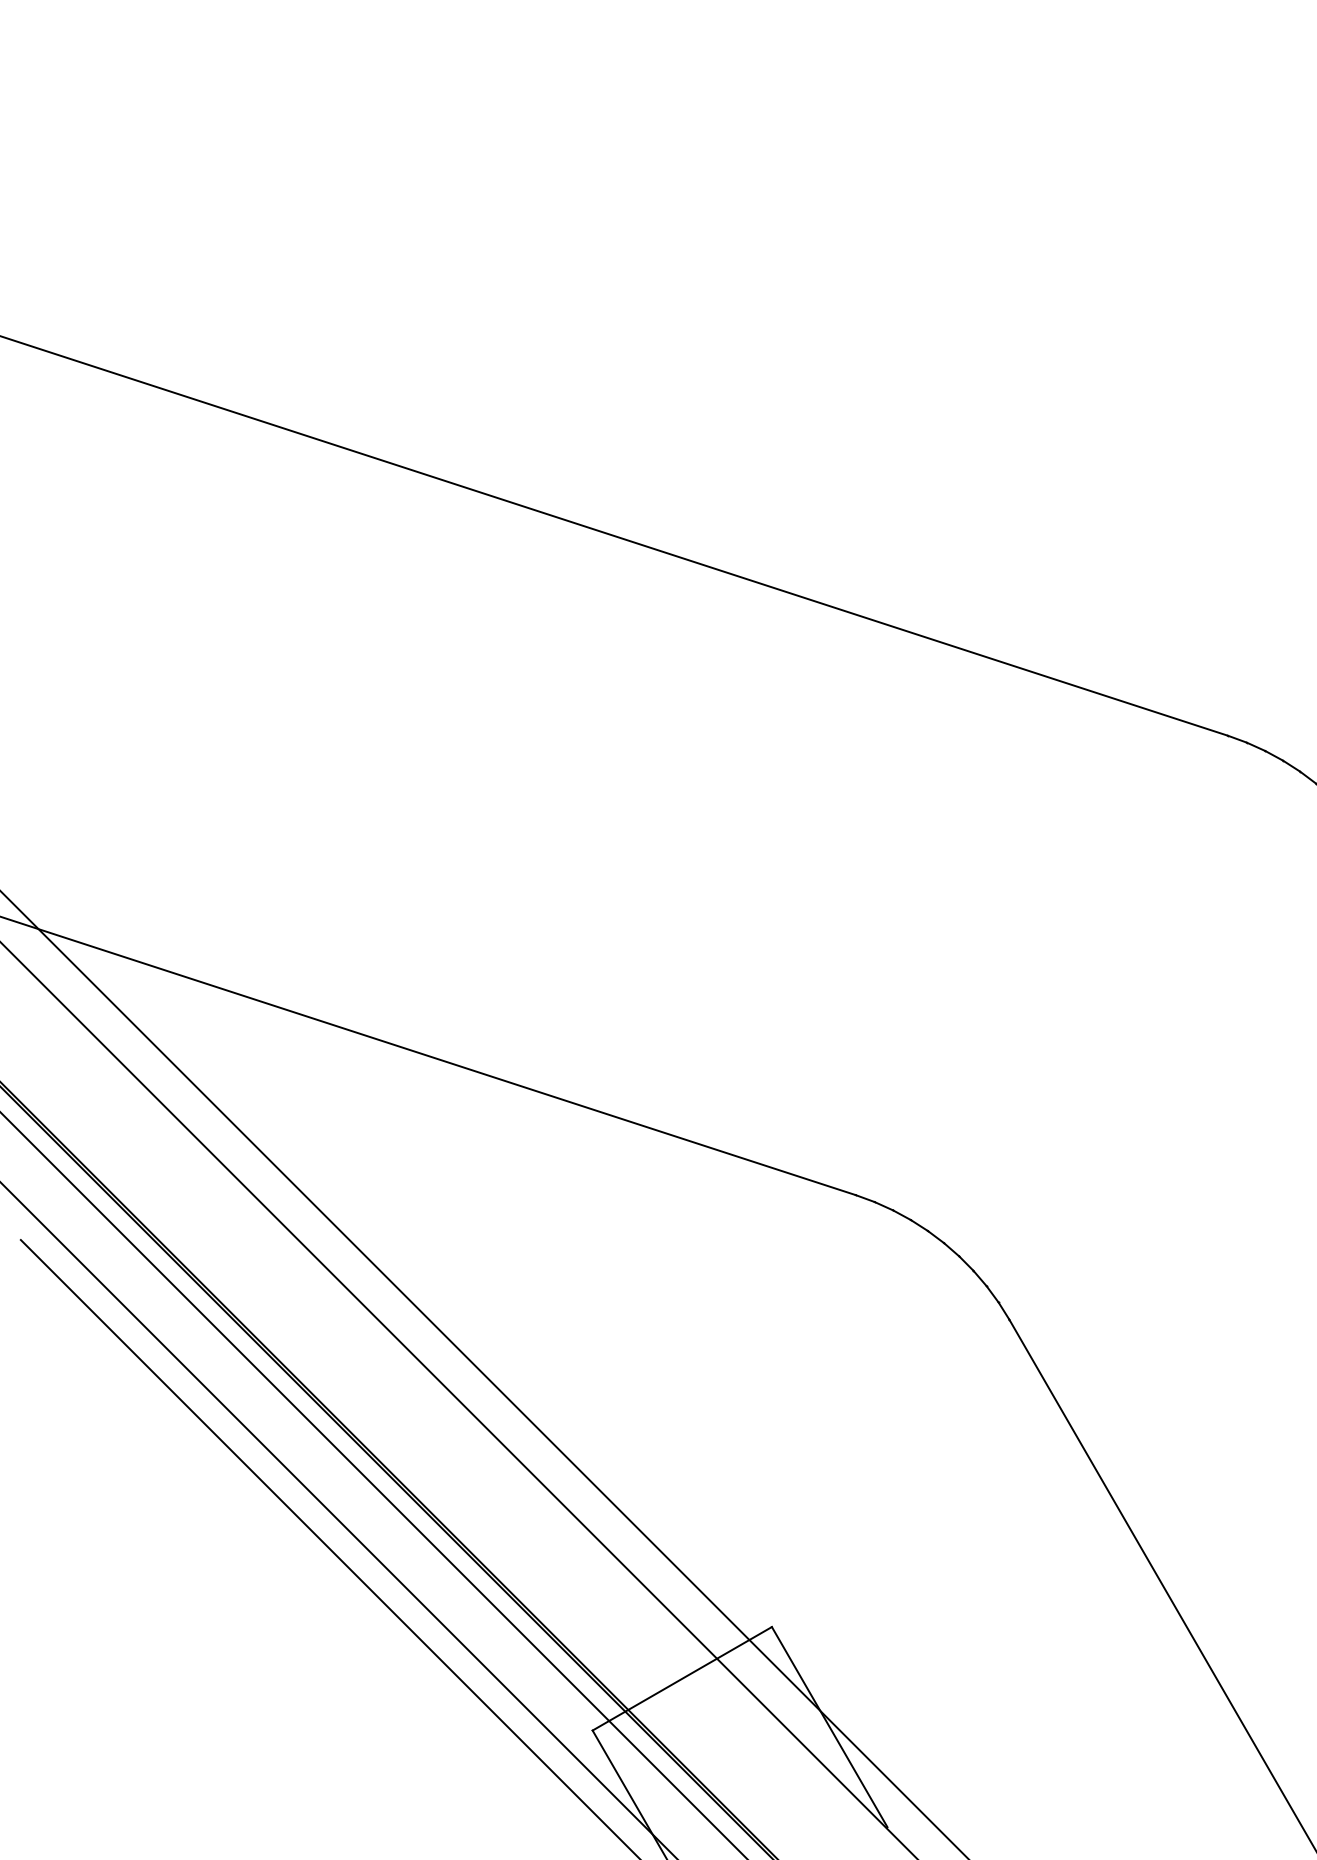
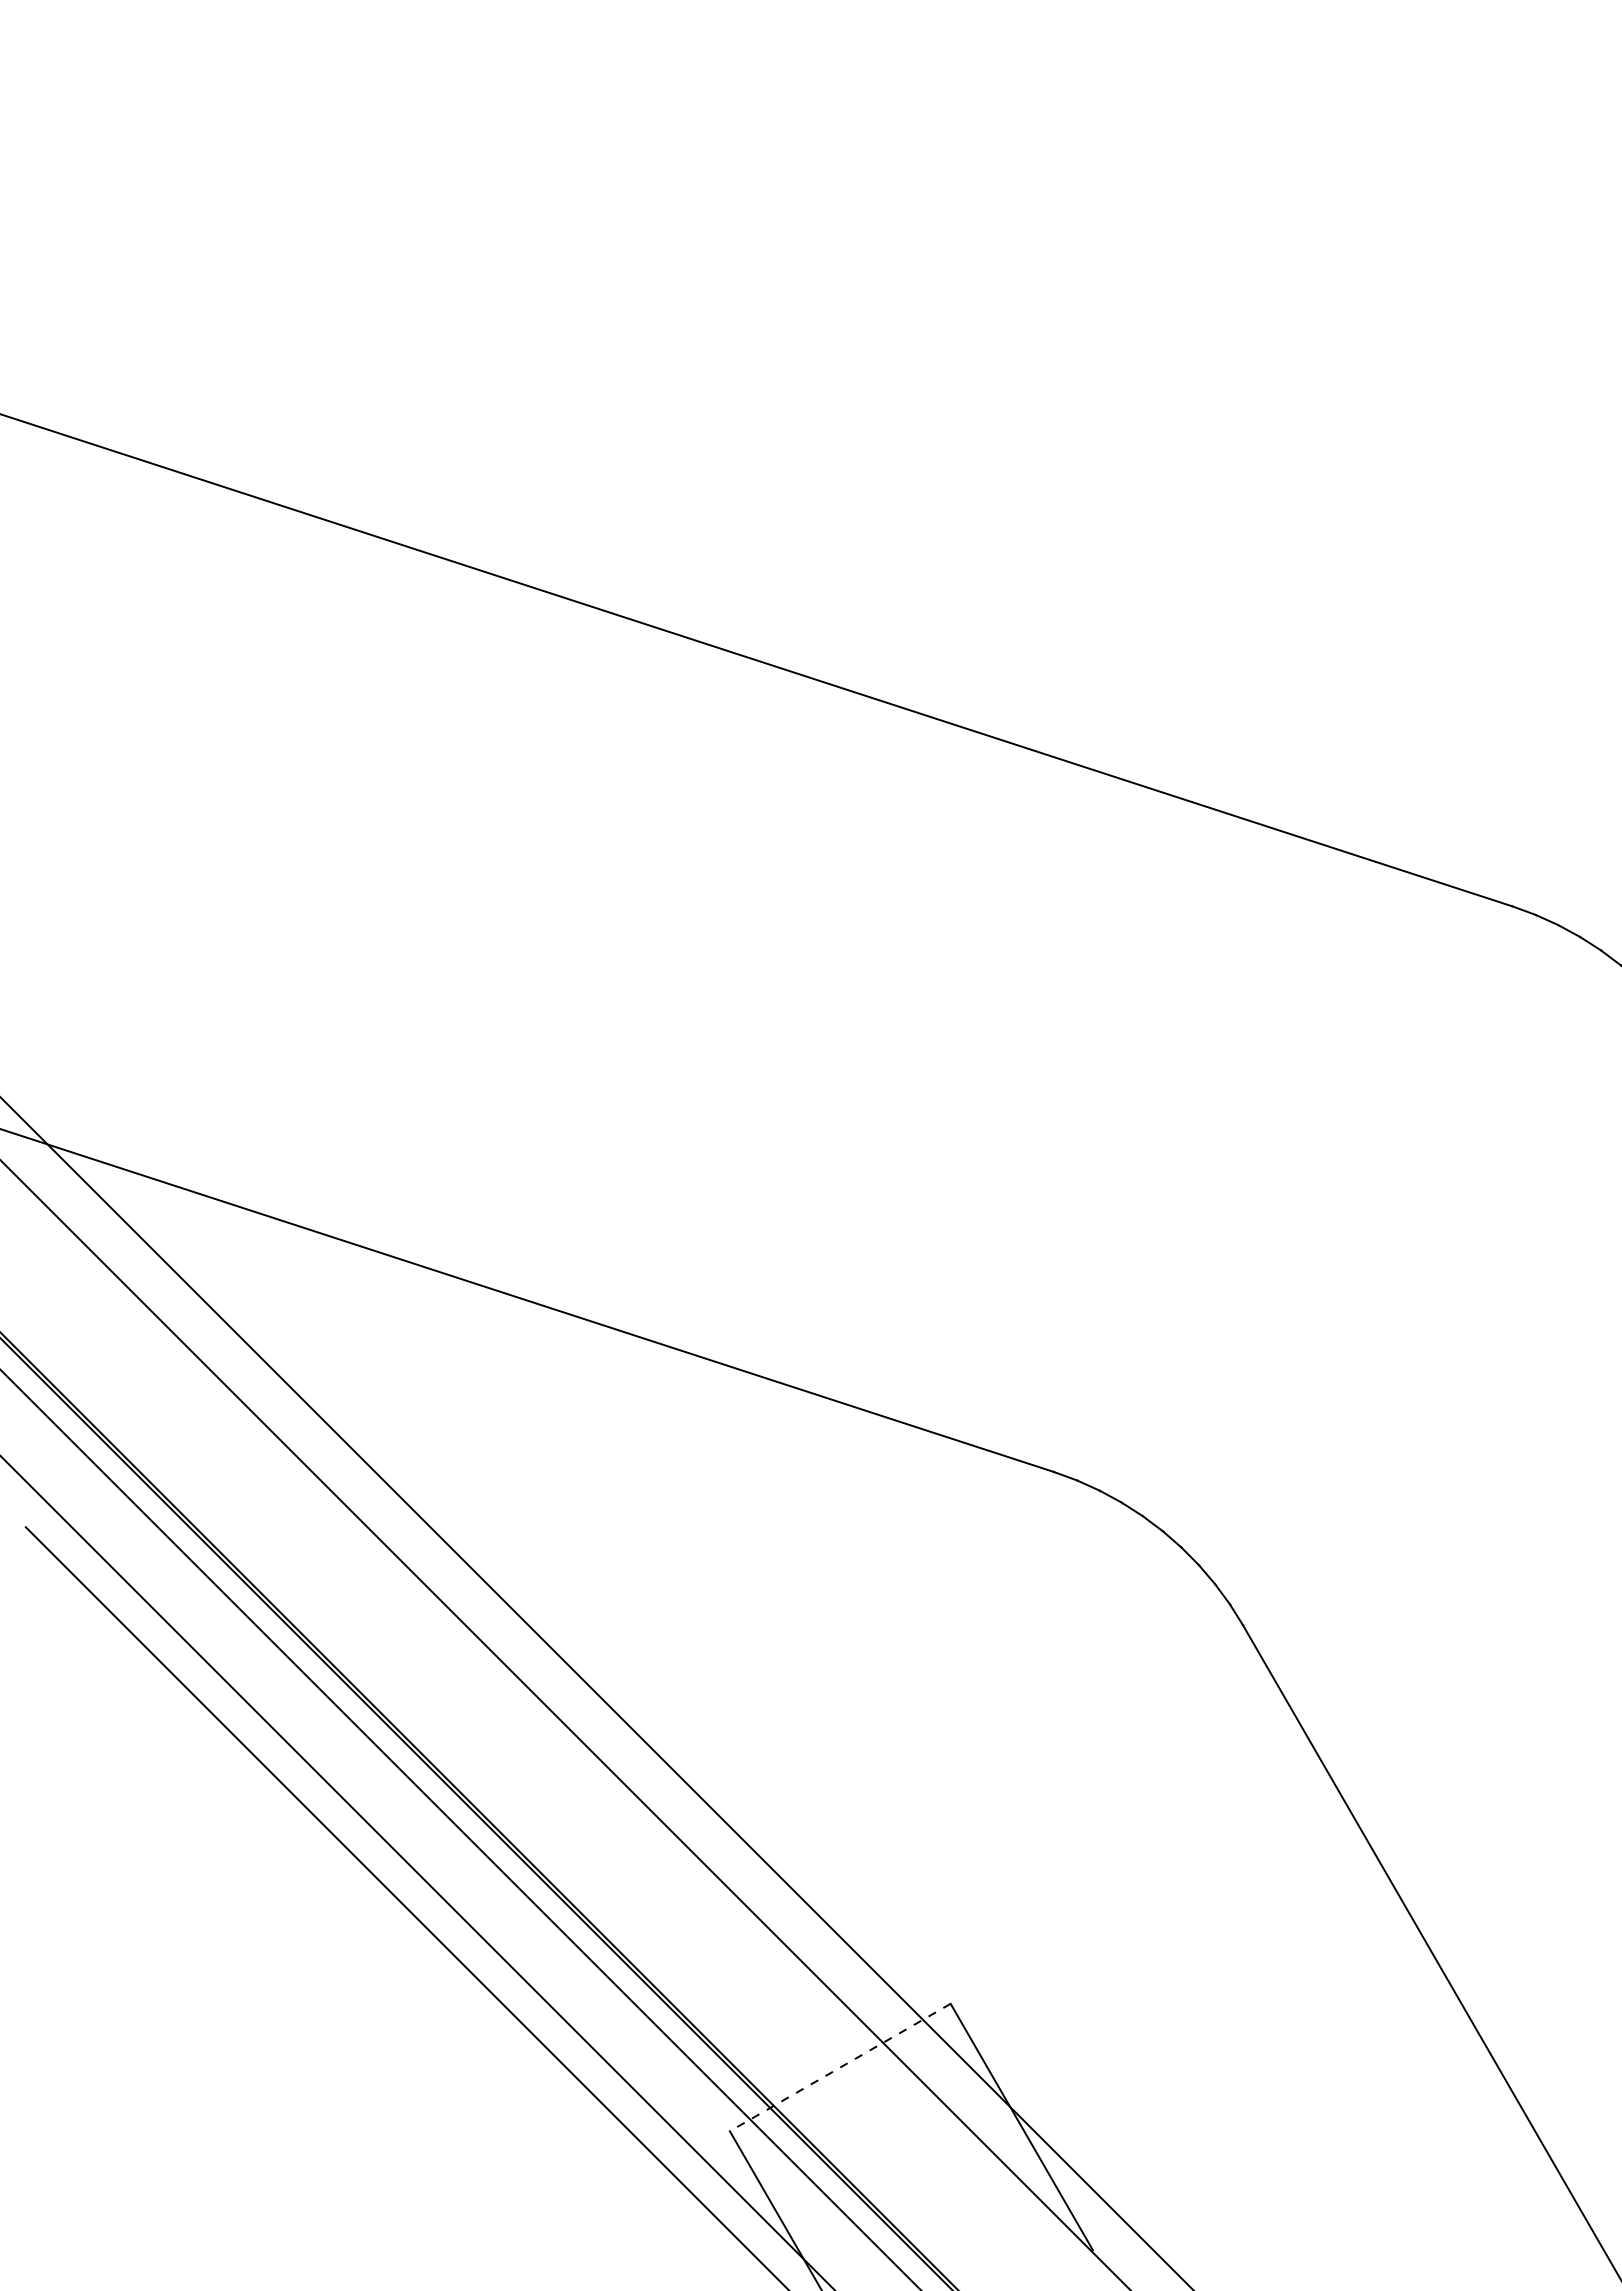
line: (681, 1678) -> (839, 2067), solid -> dashed

